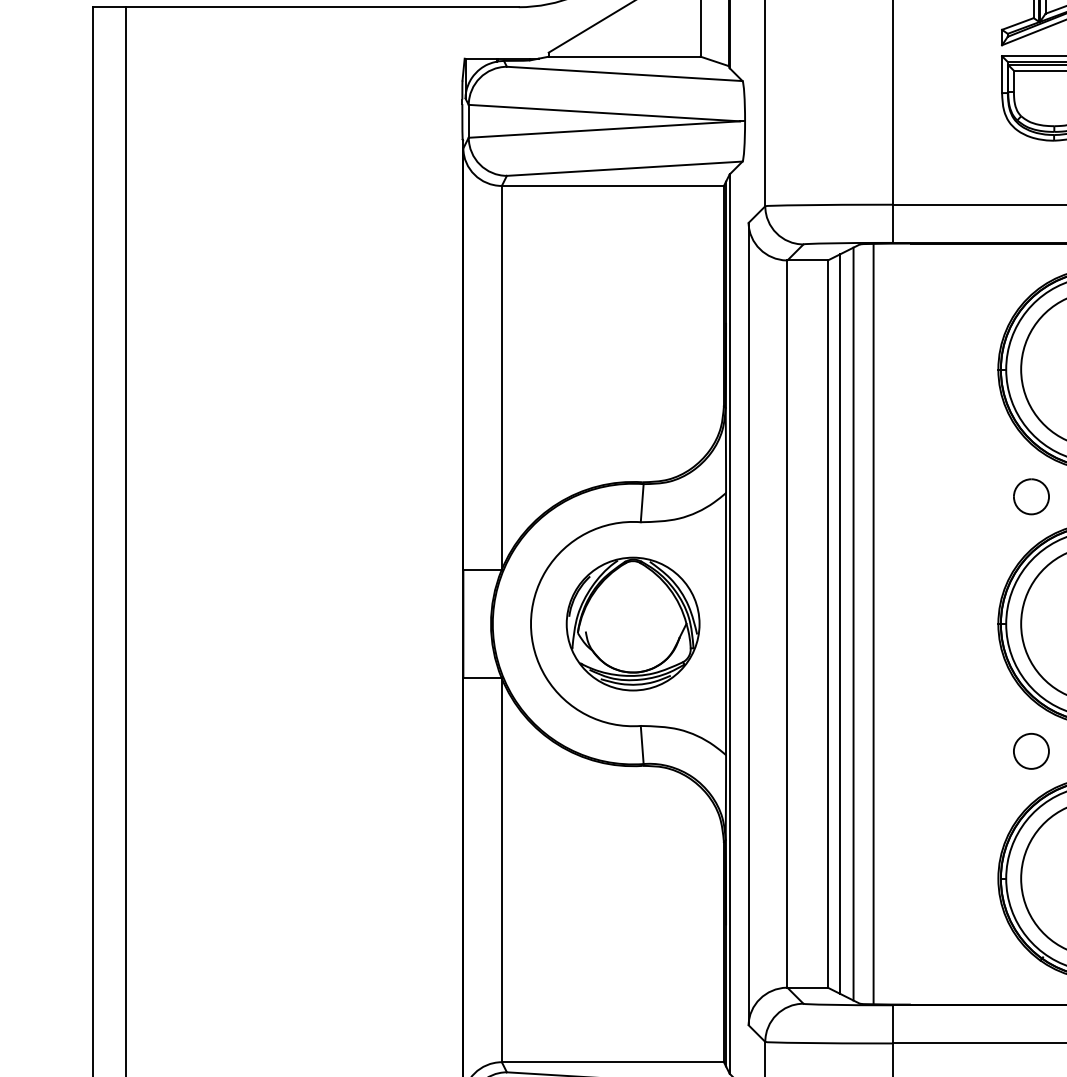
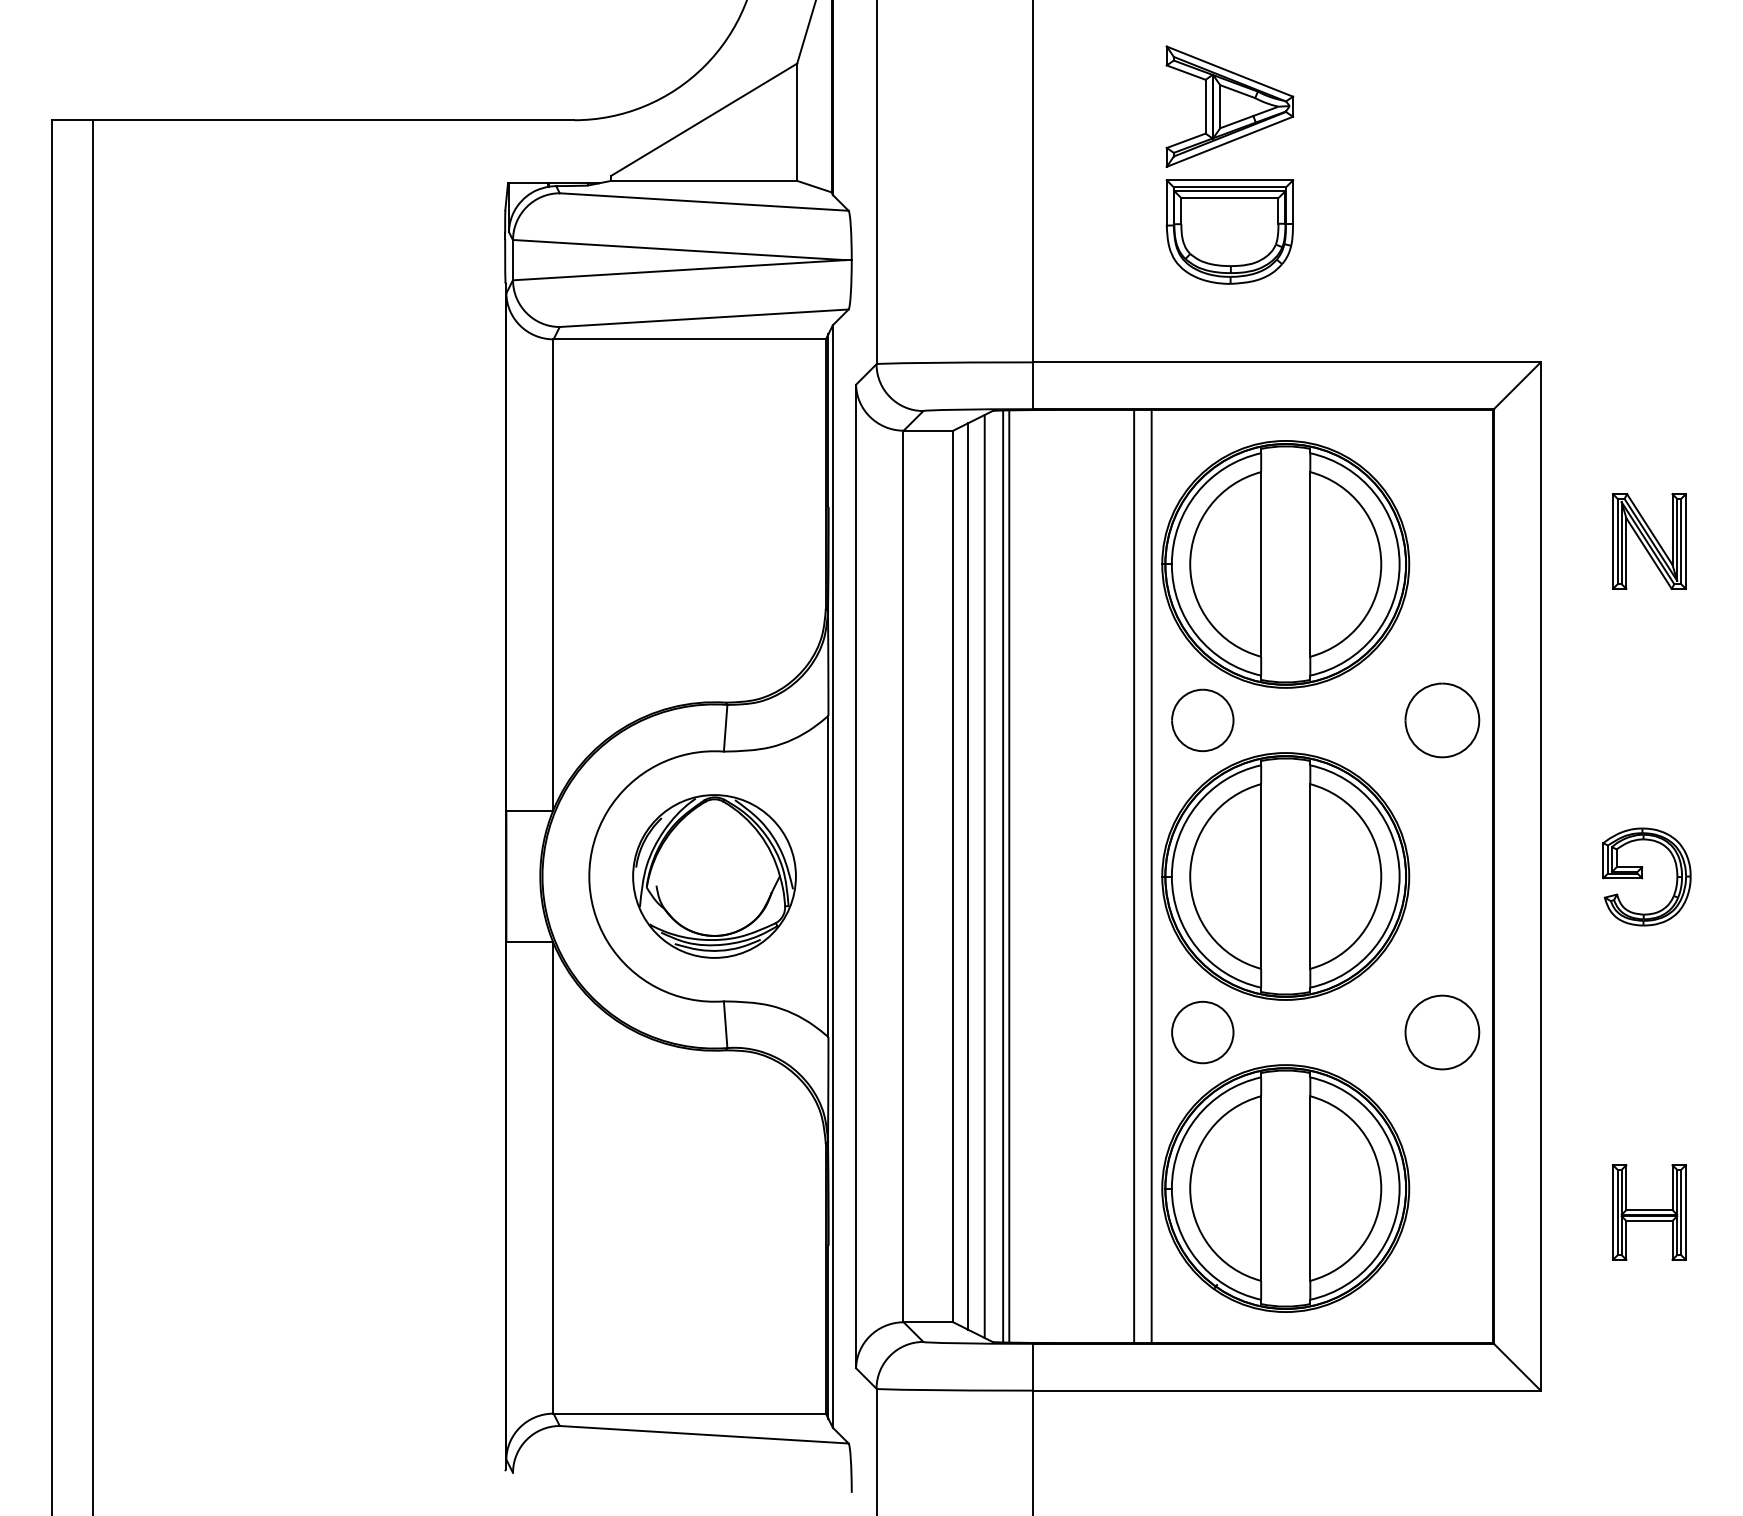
part: (1031, 496) -> (1202, 720), size x1.43
line: (868, 624) -> (1003, 876), added
line: (975, 624) -> (1134, 876), added
line: (989, 624) -> (1151, 876), added
circle: (1031, 751) -> (1202, 1032), size x1.43

